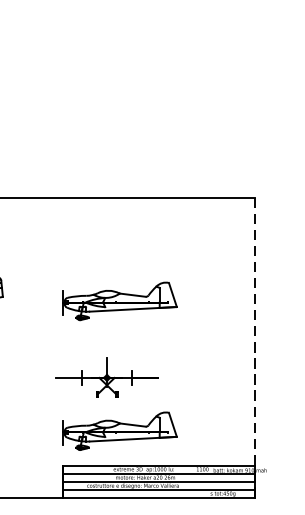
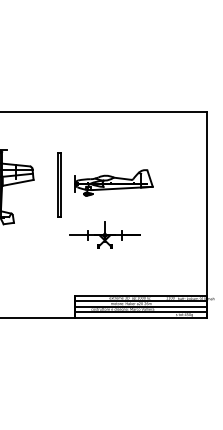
line: (39, 303) -> (58, 184), added
line: (255, 348) -> (206, 215), dashed -> solid
part: (119, 430) -> (113, 271), removed

